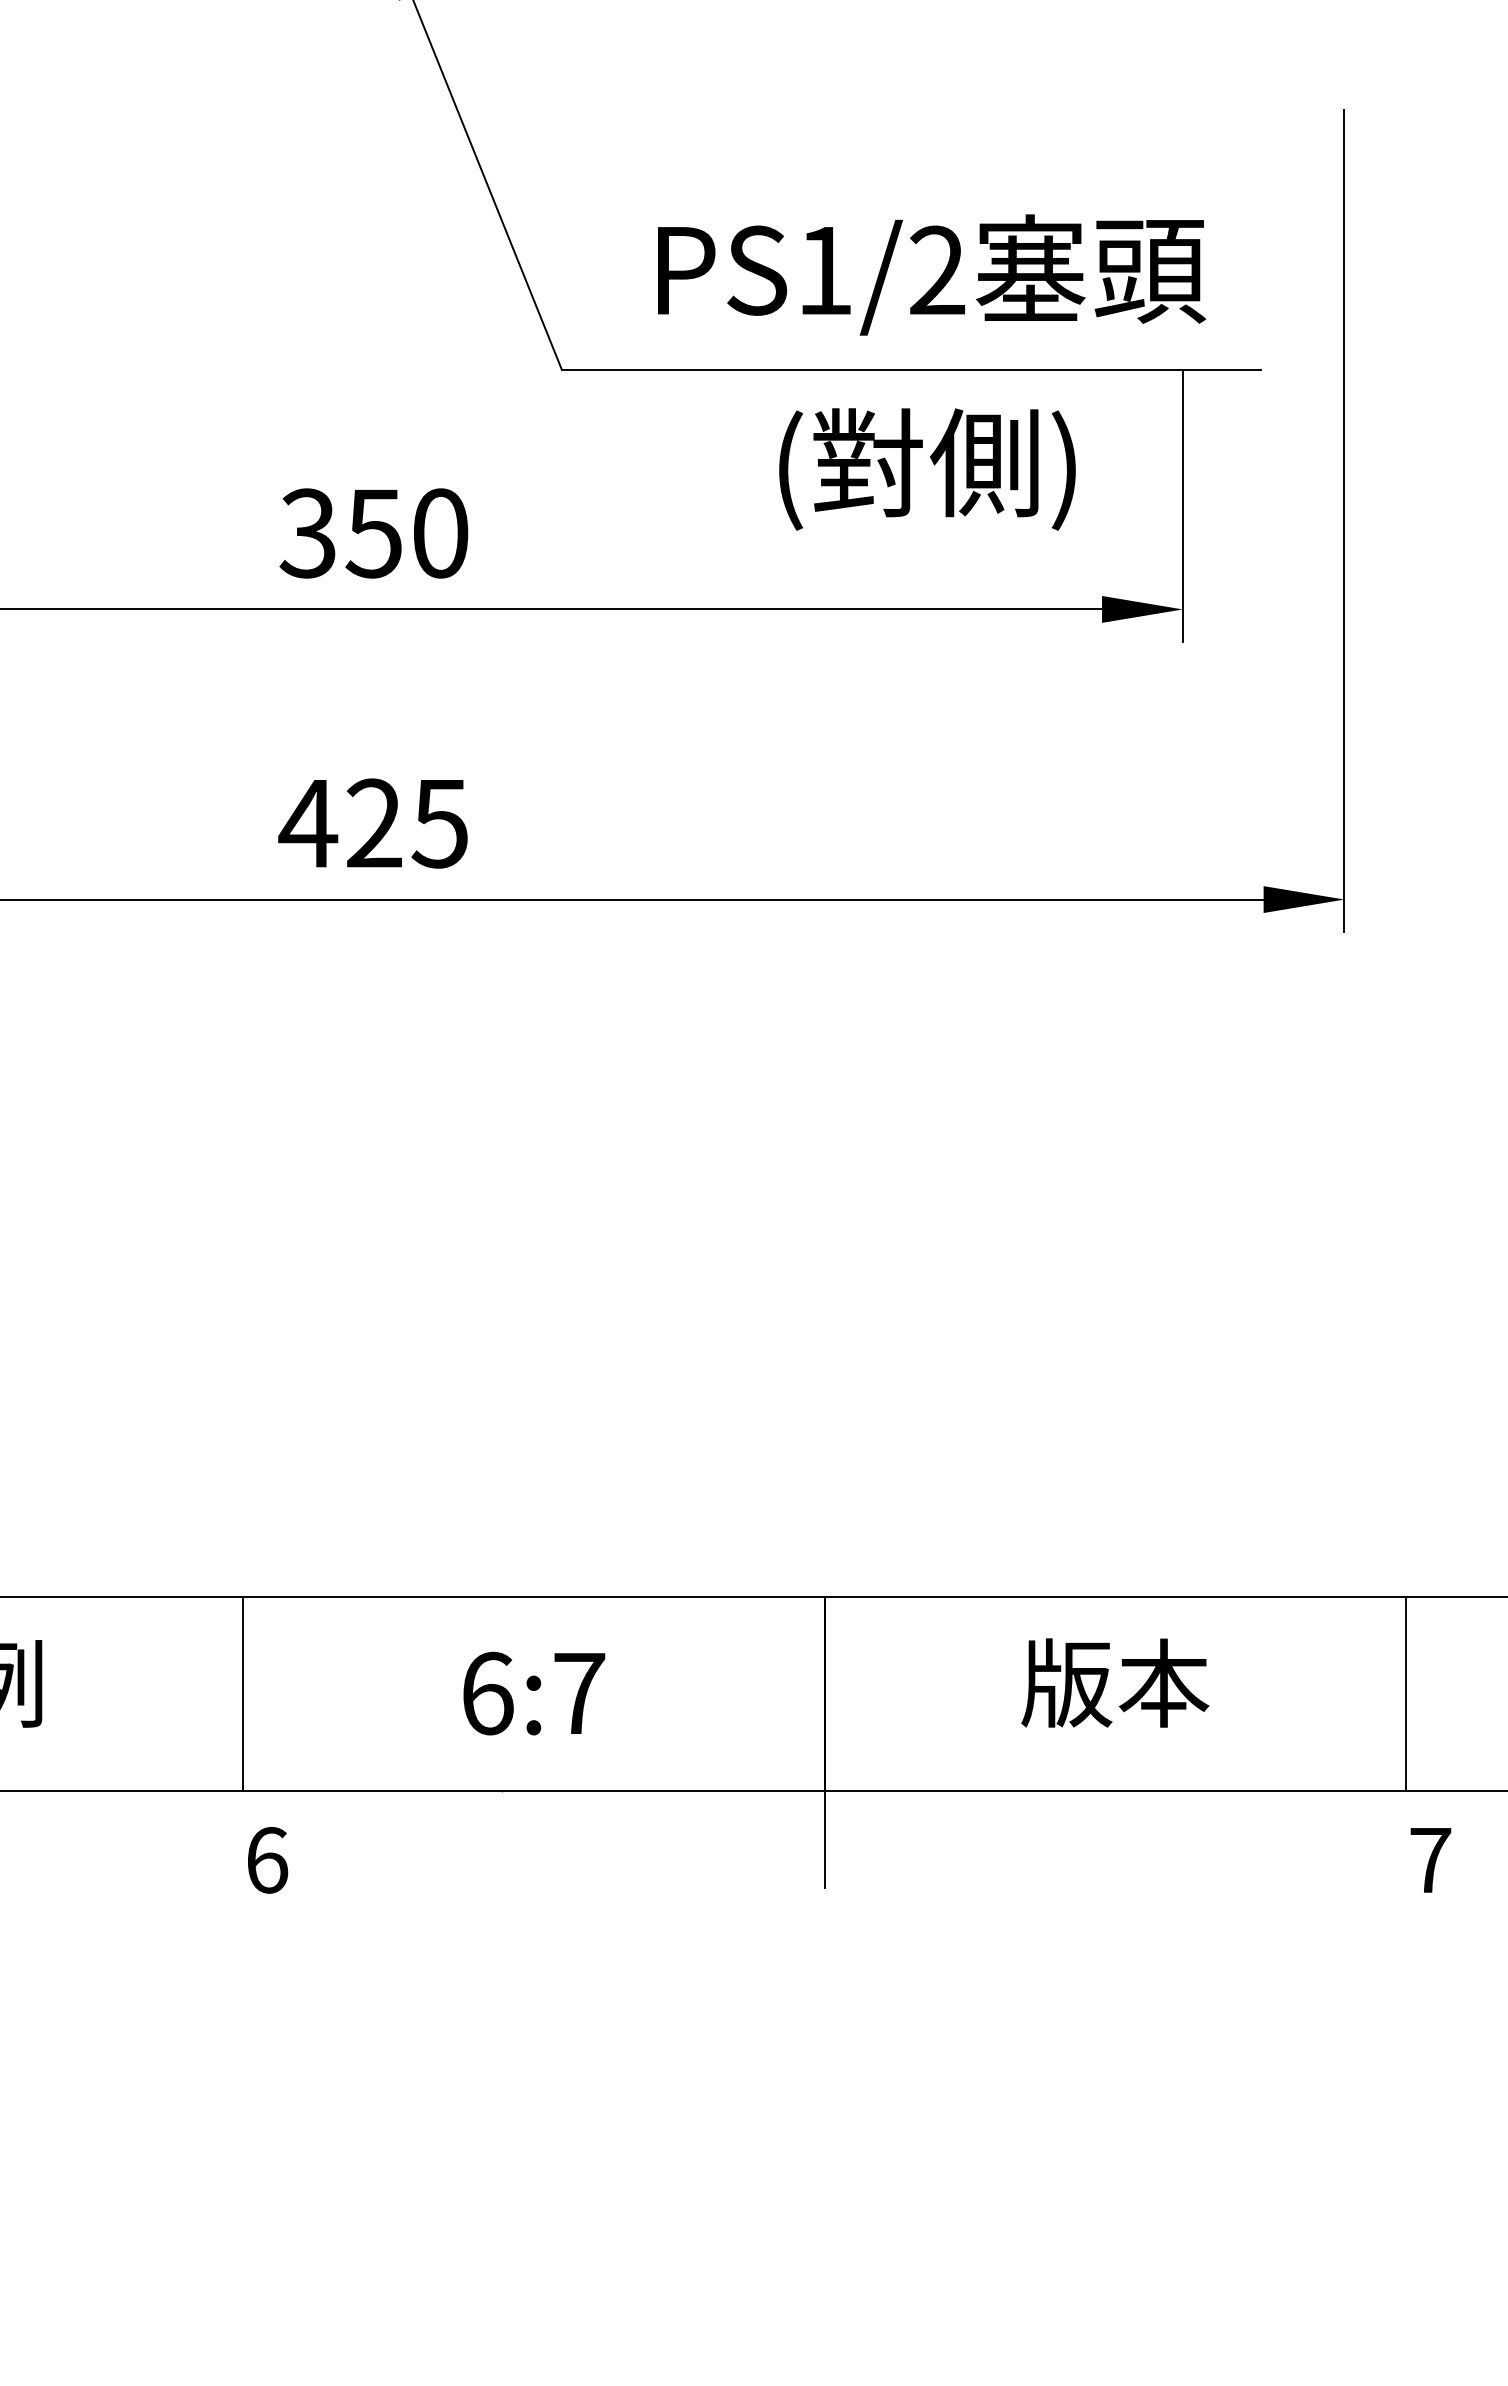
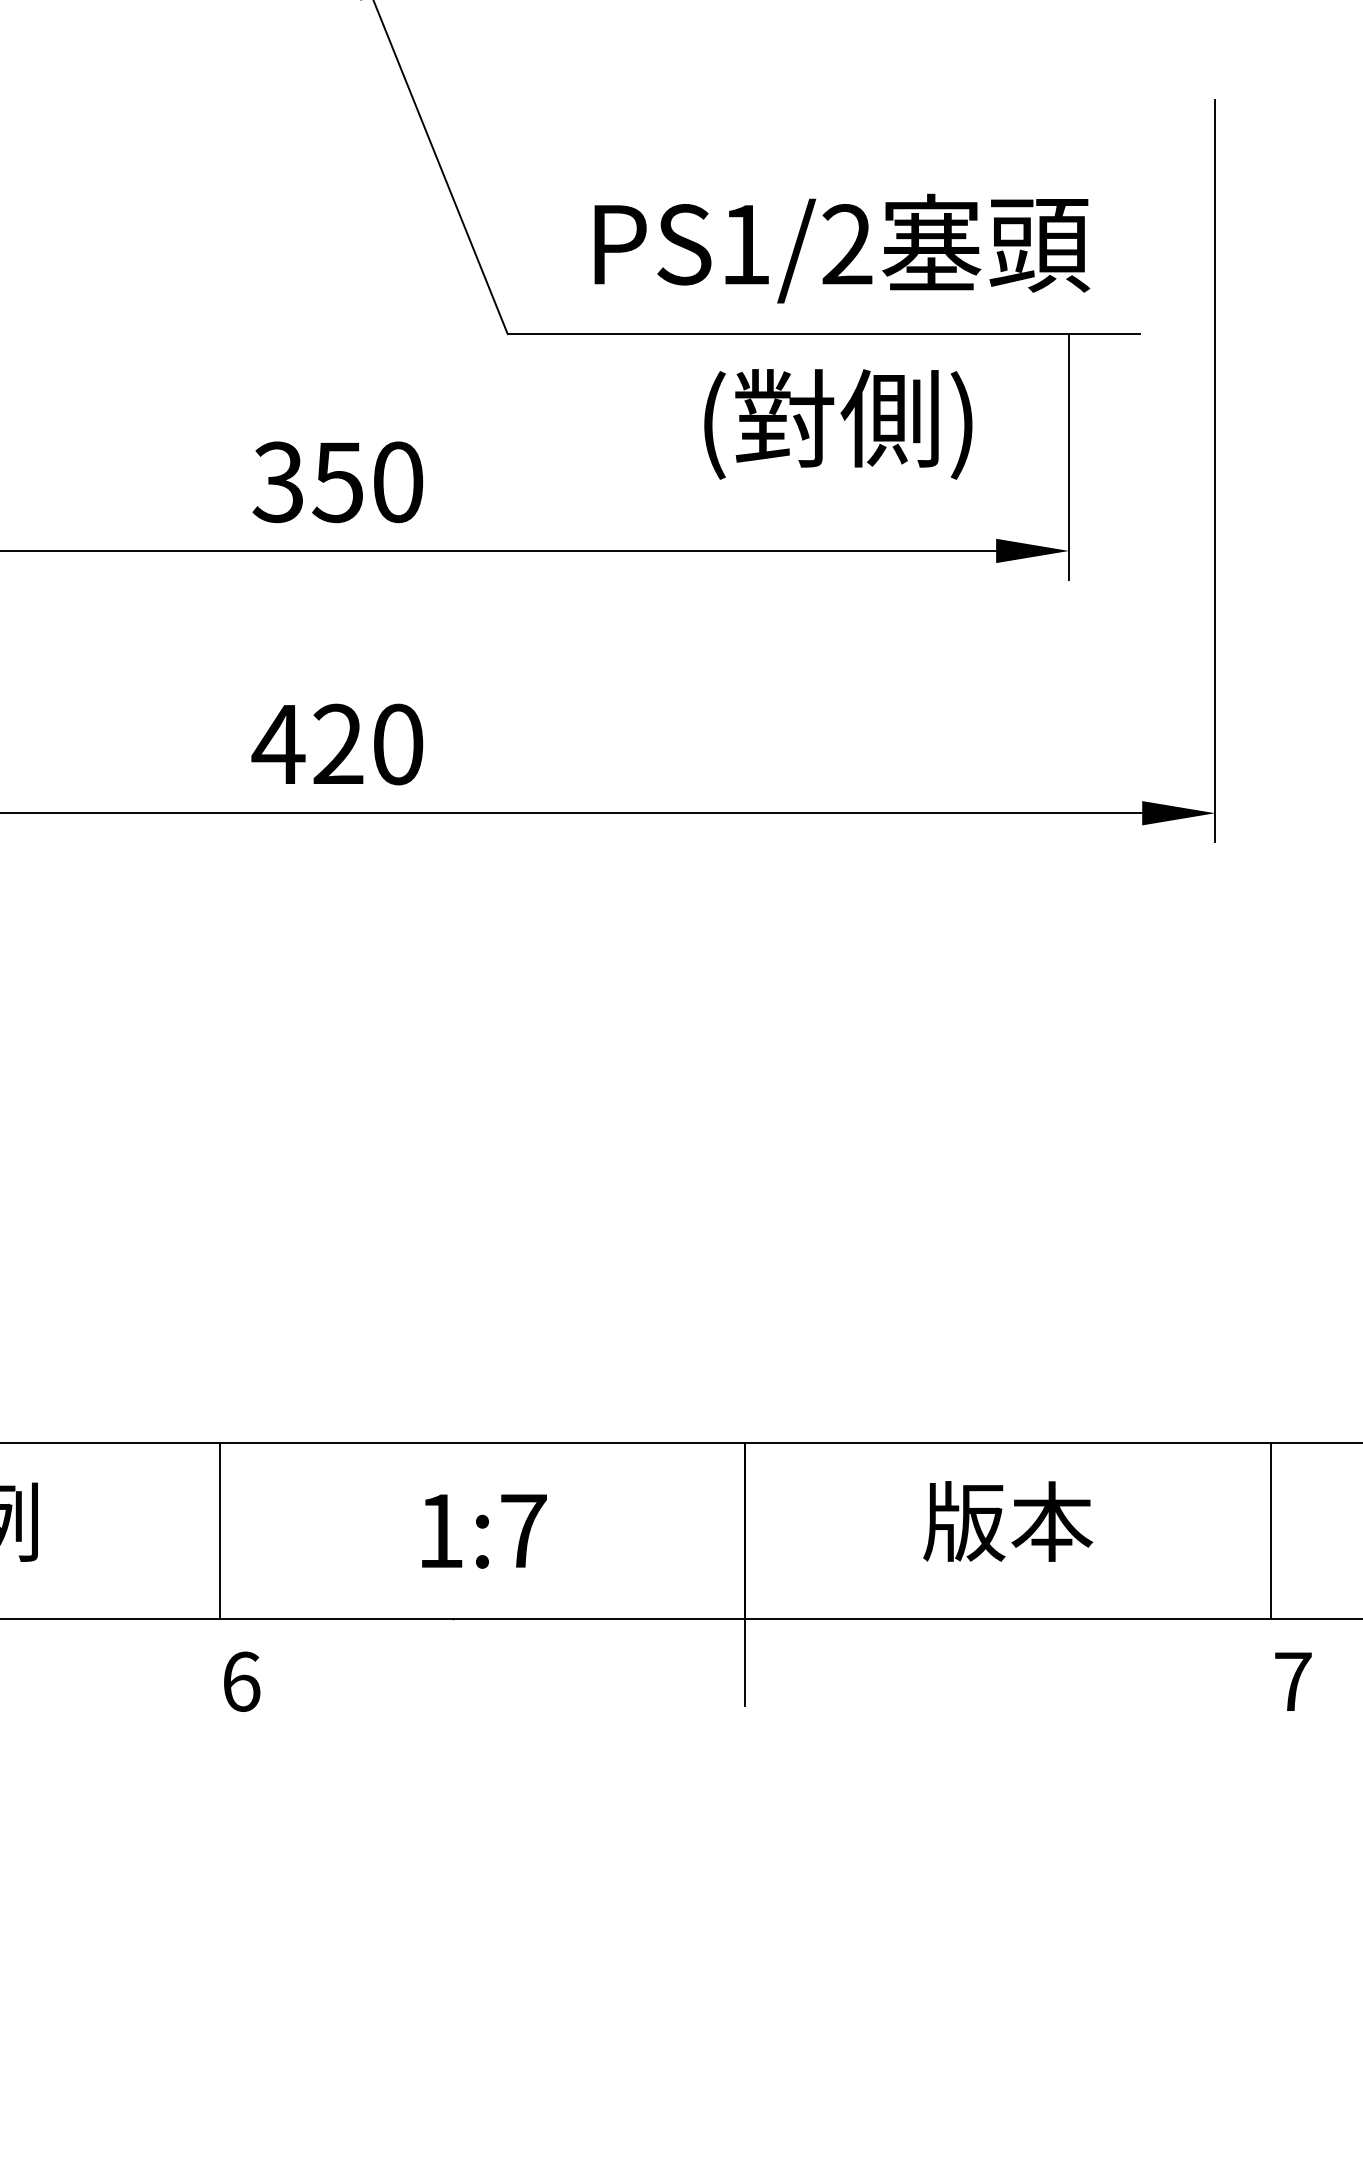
text: (439, 823) -> (397, 744), 425 -> 420
text: (488, 1693) -> (441, 1530), 6:7 -> 1:7

